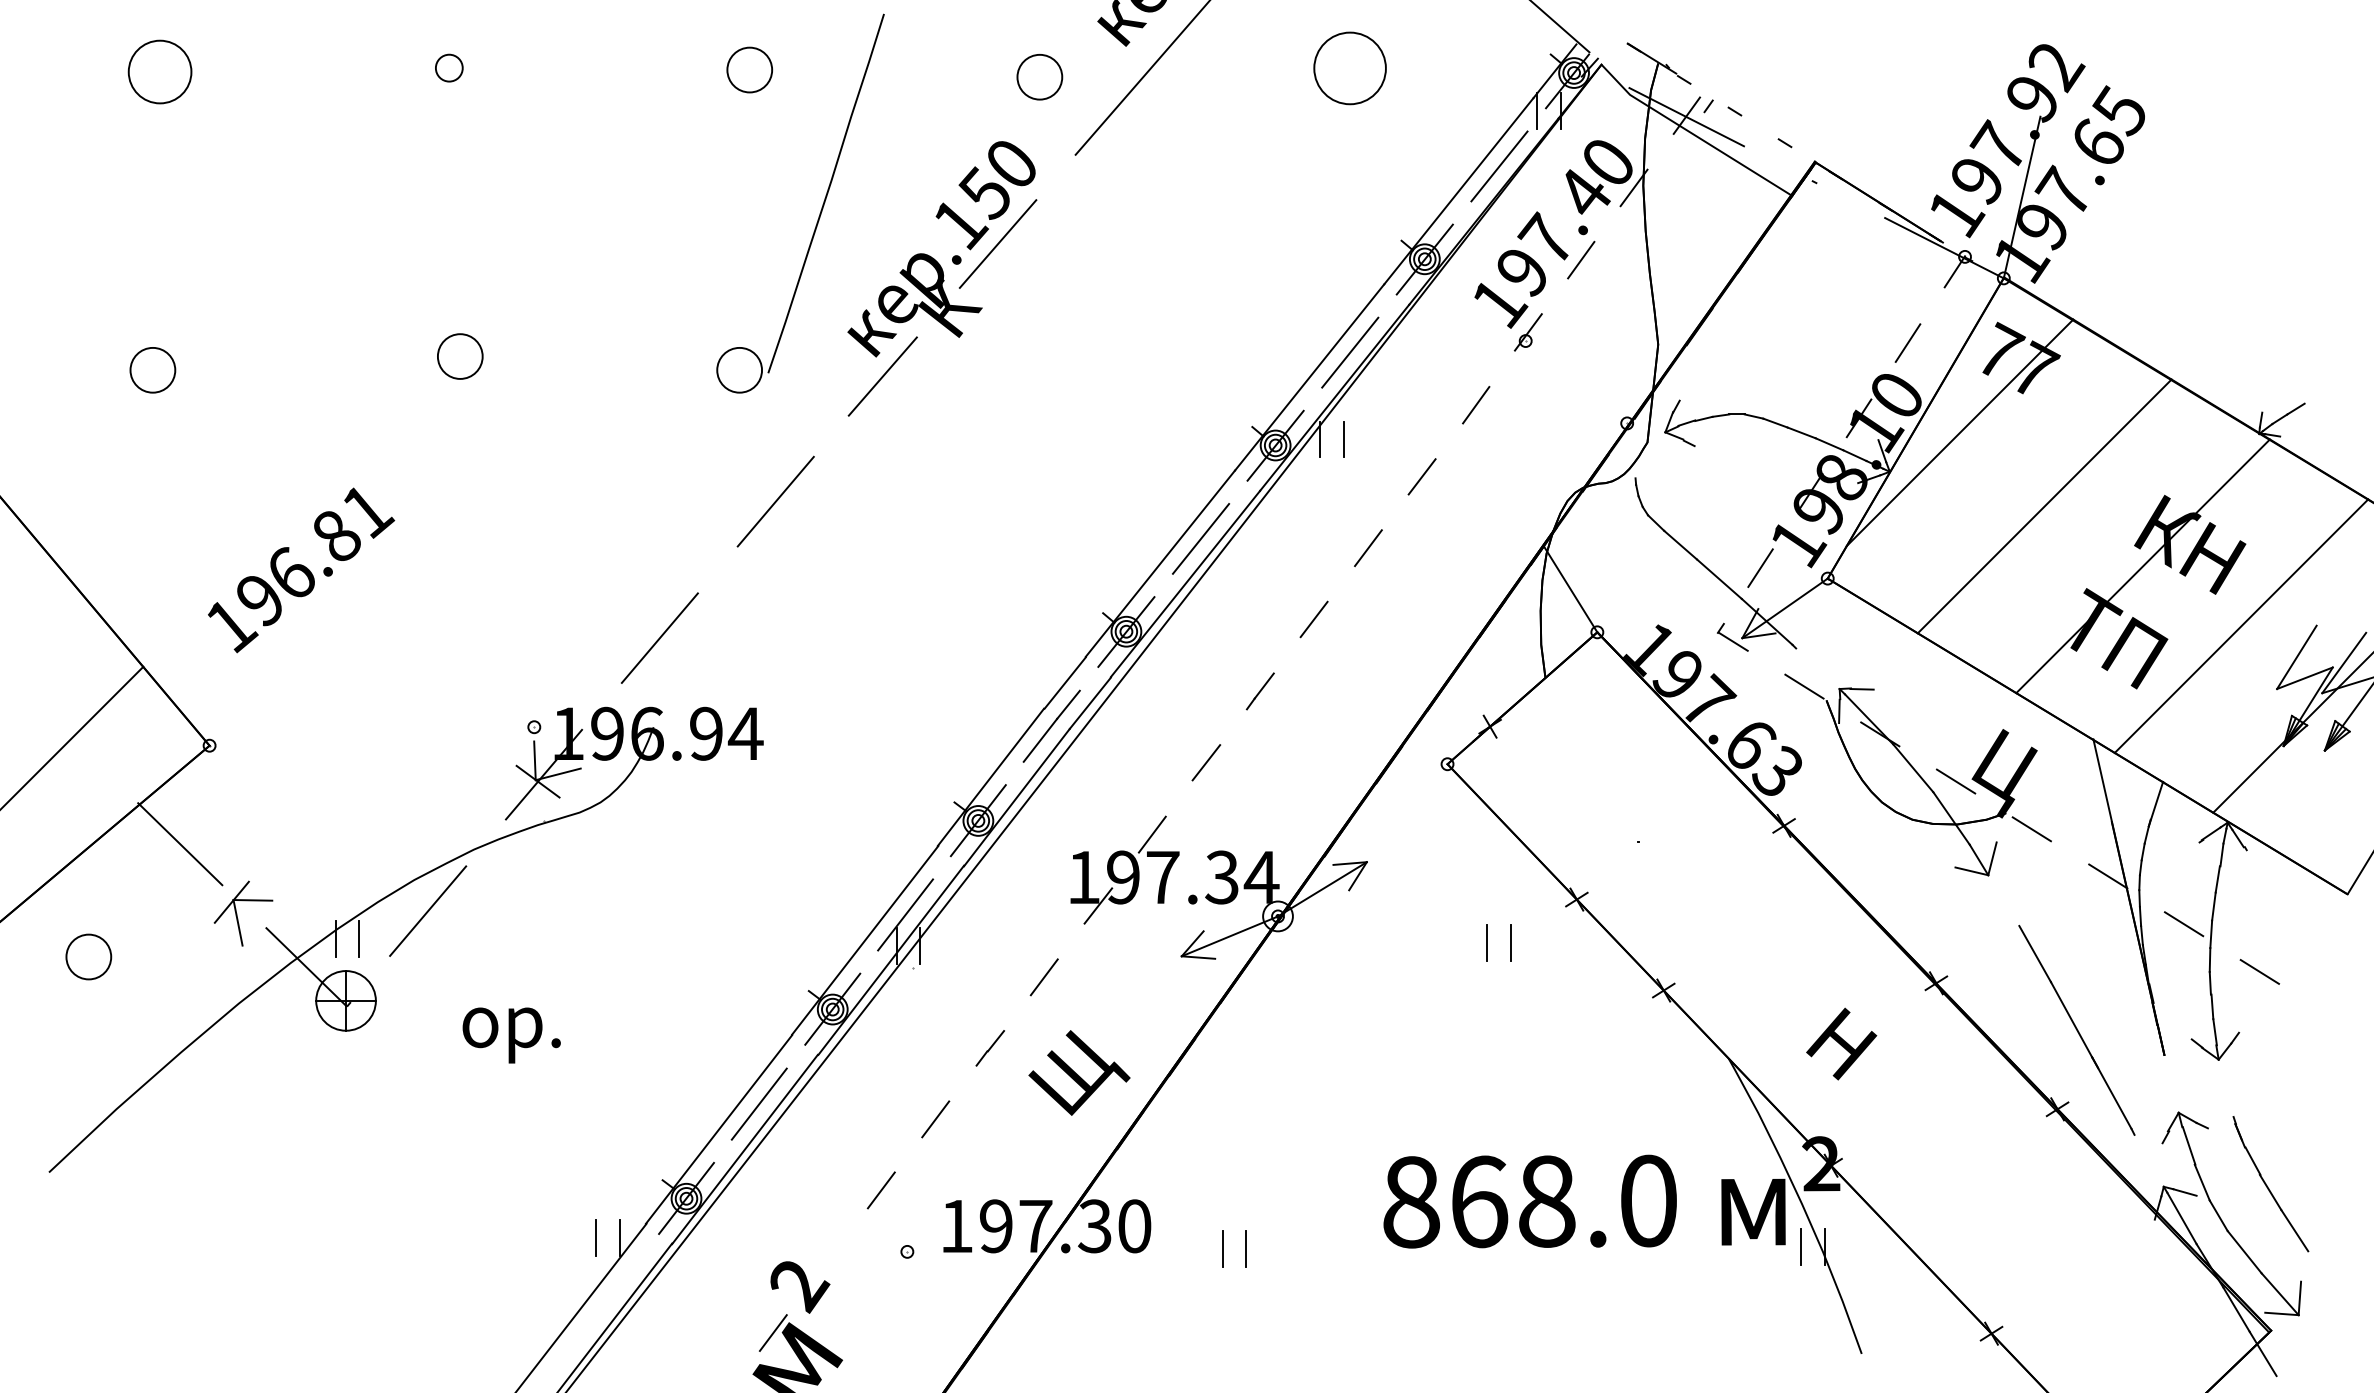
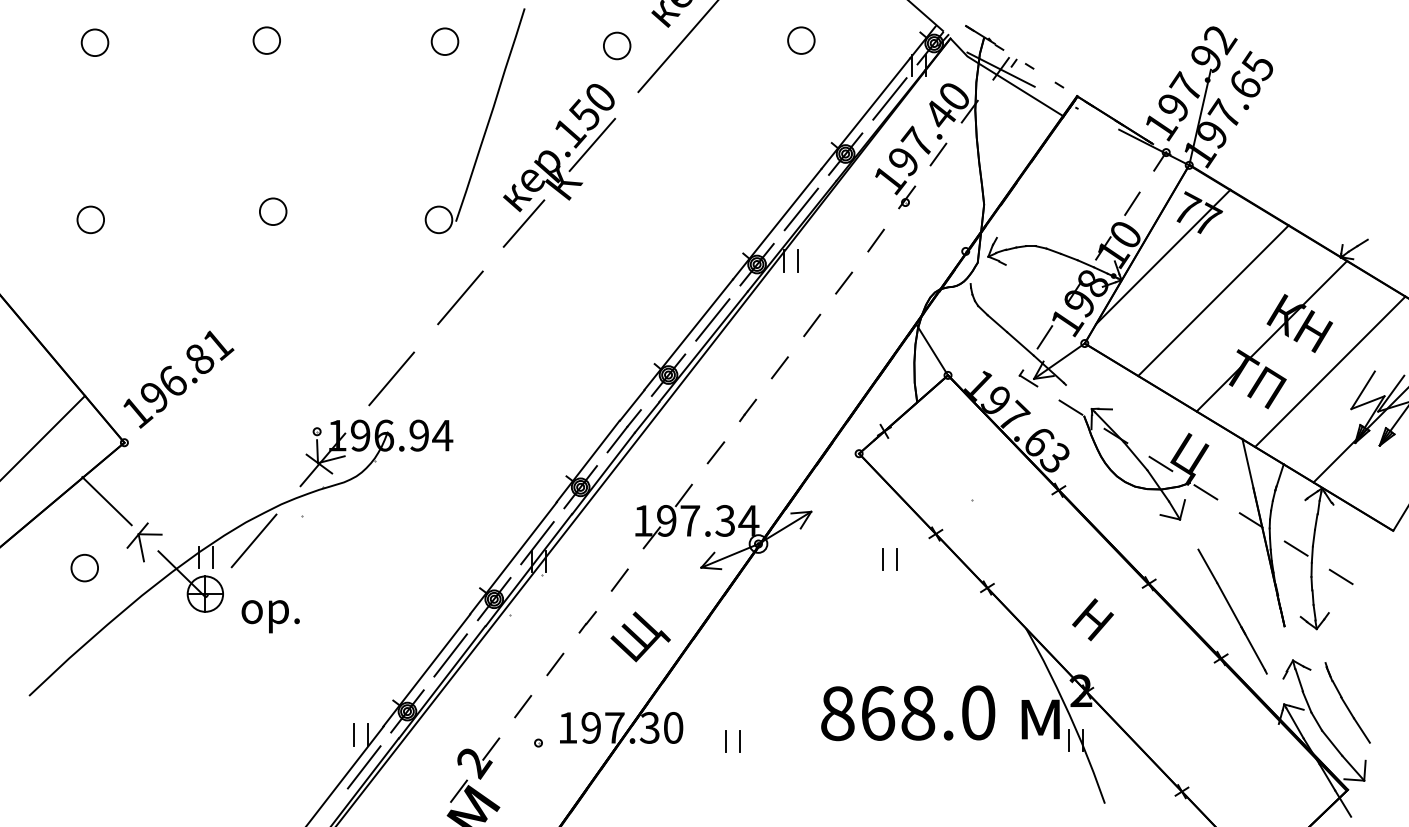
part: (448, 67) -> (266, 40), size x1.67
part: (1350, 67) -> (801, 40), size x0.62
part: (159, 71) -> (94, 42), size x0.71
text: (300, 570) -> (178, 379), moved
part: (88, 955) -> (84, 567), moved
text: (511, 1035) -> (270, 616), moved
line: (828, 1260) -> (491, 748), added
line: (612, 1292) -> (363, 767), added

